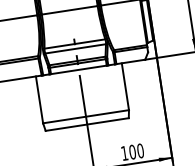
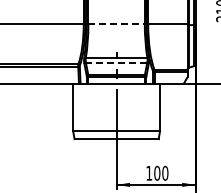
line: (70, 10) -> (117, 23), solid -> dashed
line: (75, 48) -> (116, 62), solid -> dashed

